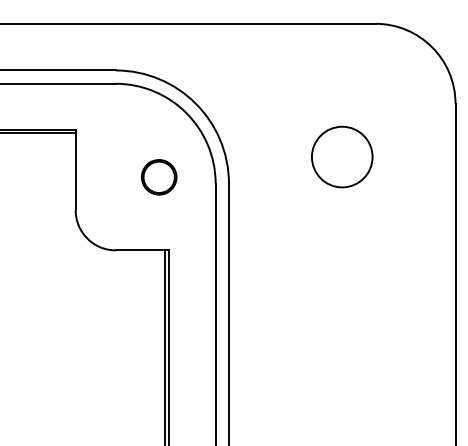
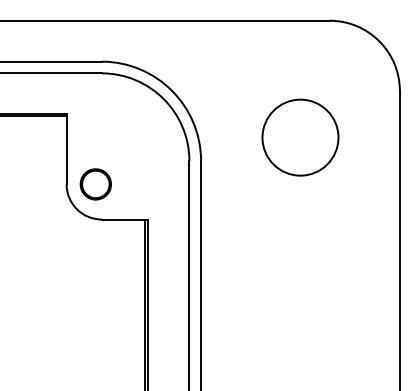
circle: (342, 156) -> (300, 137), size x1.43
part: (158, 177) -> (95, 184), moved

